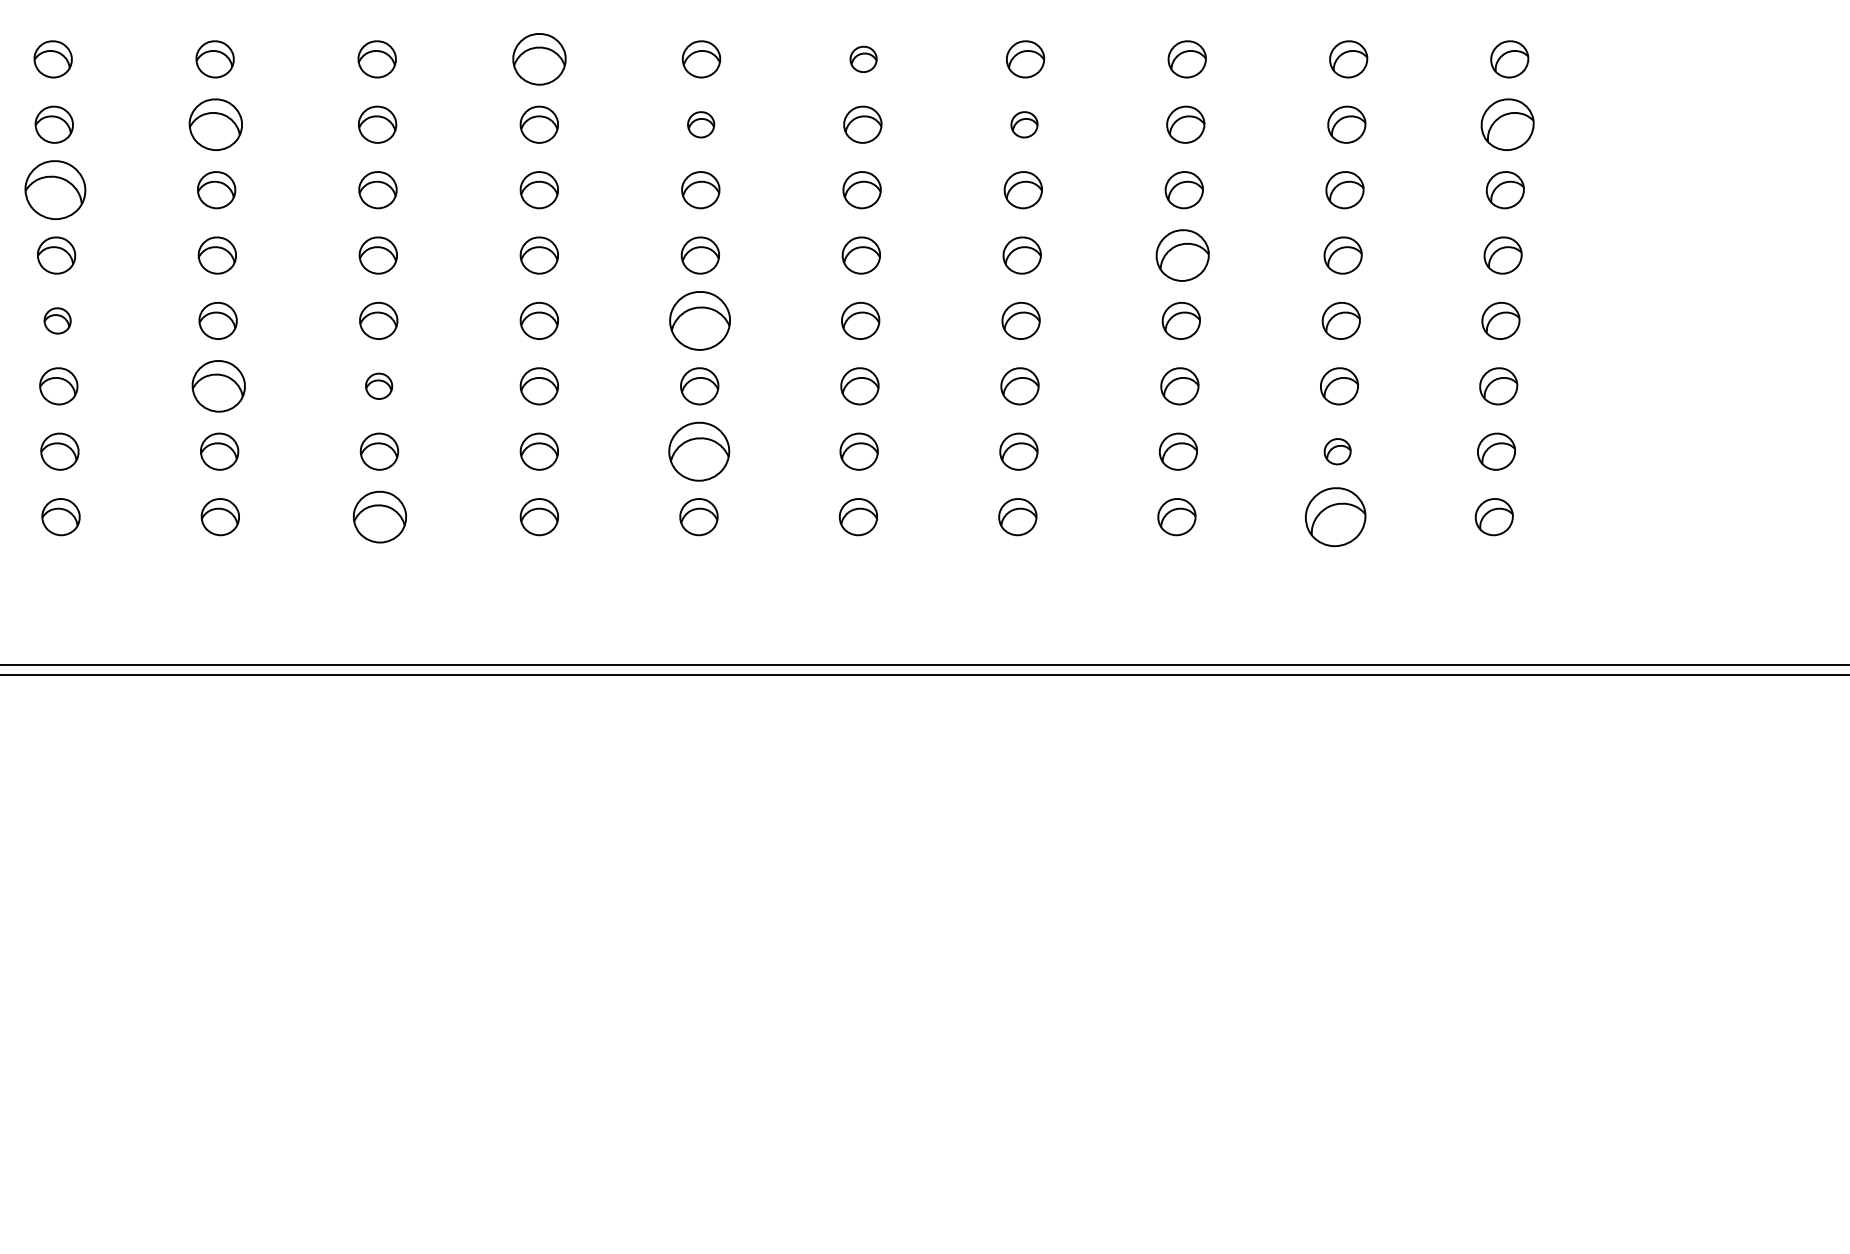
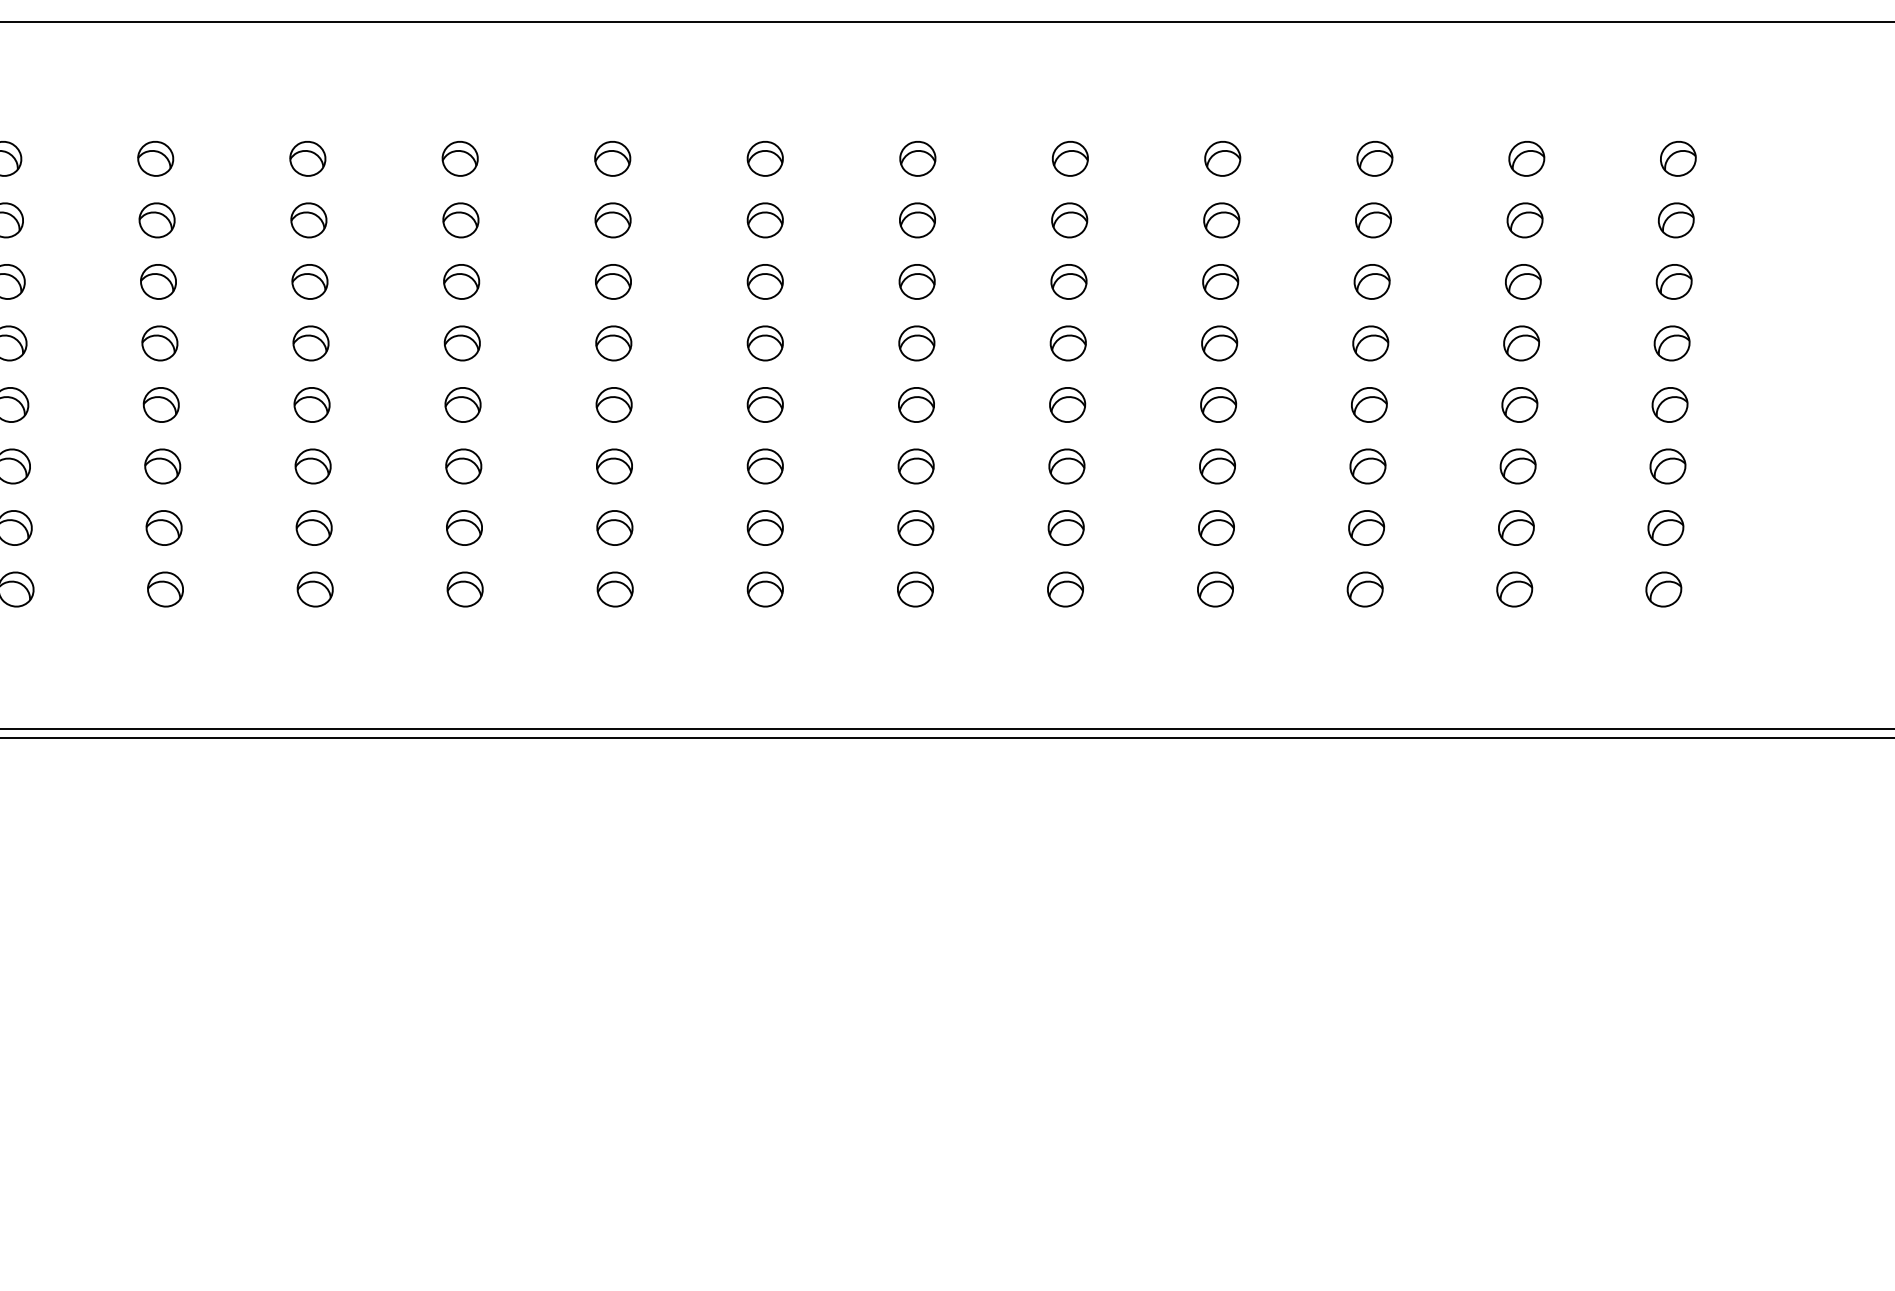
part: (538, 58) -> (764, 158), size x0.71
part: (863, 58) -> (1070, 158), size x1.43
part: (215, 124) -> (460, 220), size x0.71
part: (701, 124) -> (917, 220), size x1.43
part: (1024, 124) -> (1221, 220), size x1.43
part: (1506, 124) -> (1675, 220), size x0.71
part: (54, 189) -> (309, 281), size x0.62
part: (1182, 255) -> (1370, 343), size x0.71
part: (57, 320) -> (311, 404), size x1.43
part: (700, 320) -> (916, 404), size x0.62
part: (218, 386) -> (463, 466), size x0.71
part: (379, 386) -> (614, 466), size x1.43
part: (698, 451) -> (915, 527), size x0.62
part: (1337, 451) -> (1516, 527), size x1.43
part: (379, 517) -> (614, 589), size x0.71
part: (1335, 517) -> (1514, 589), size x0.62

